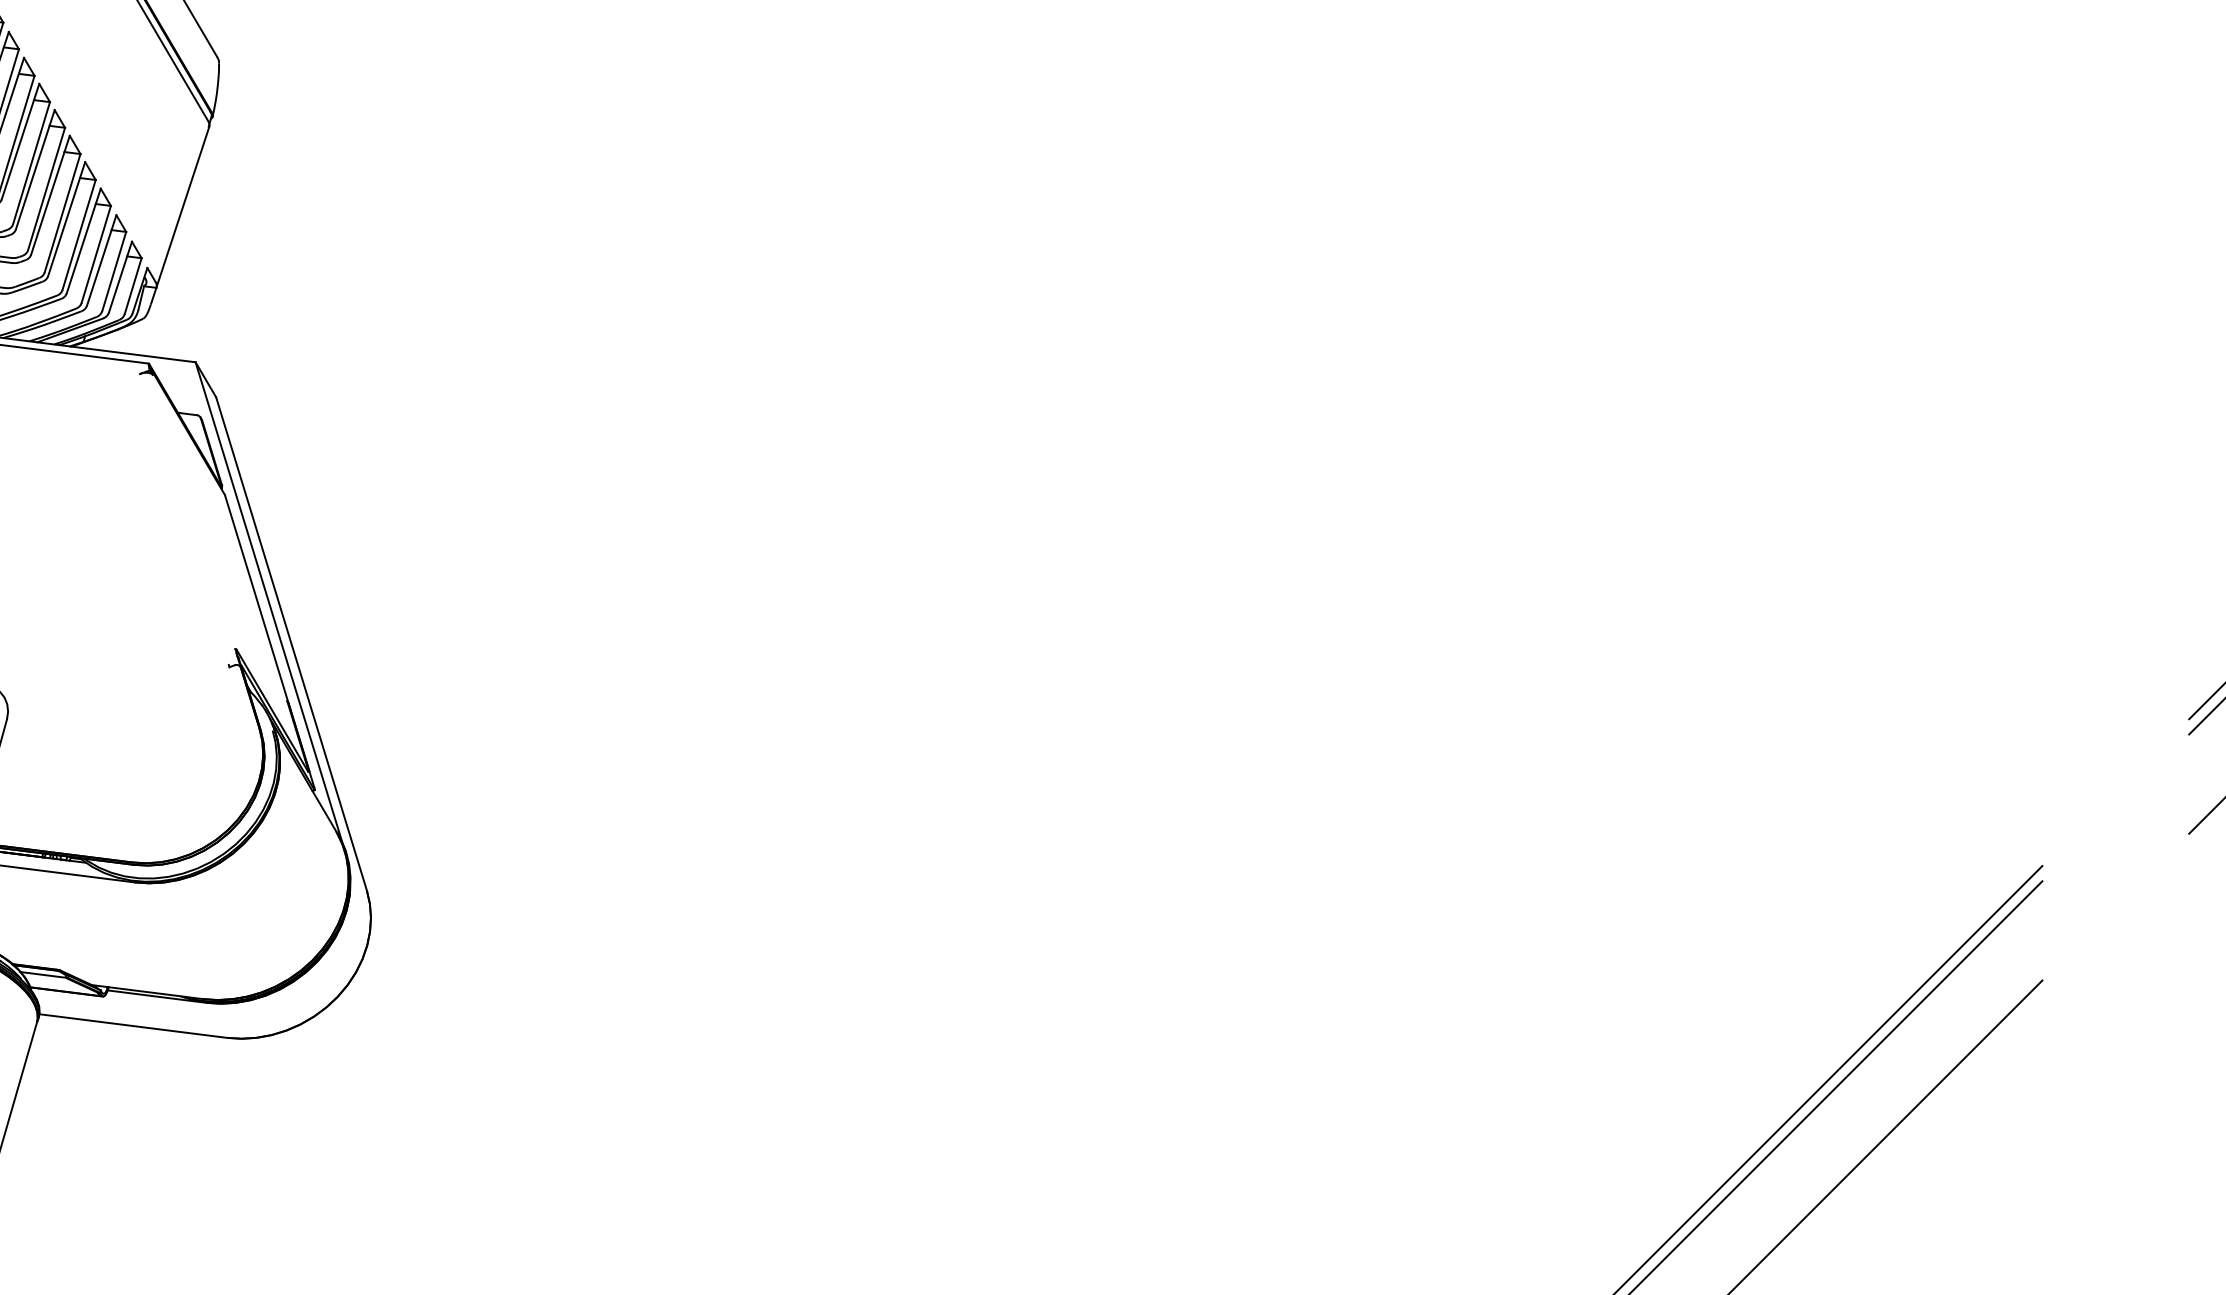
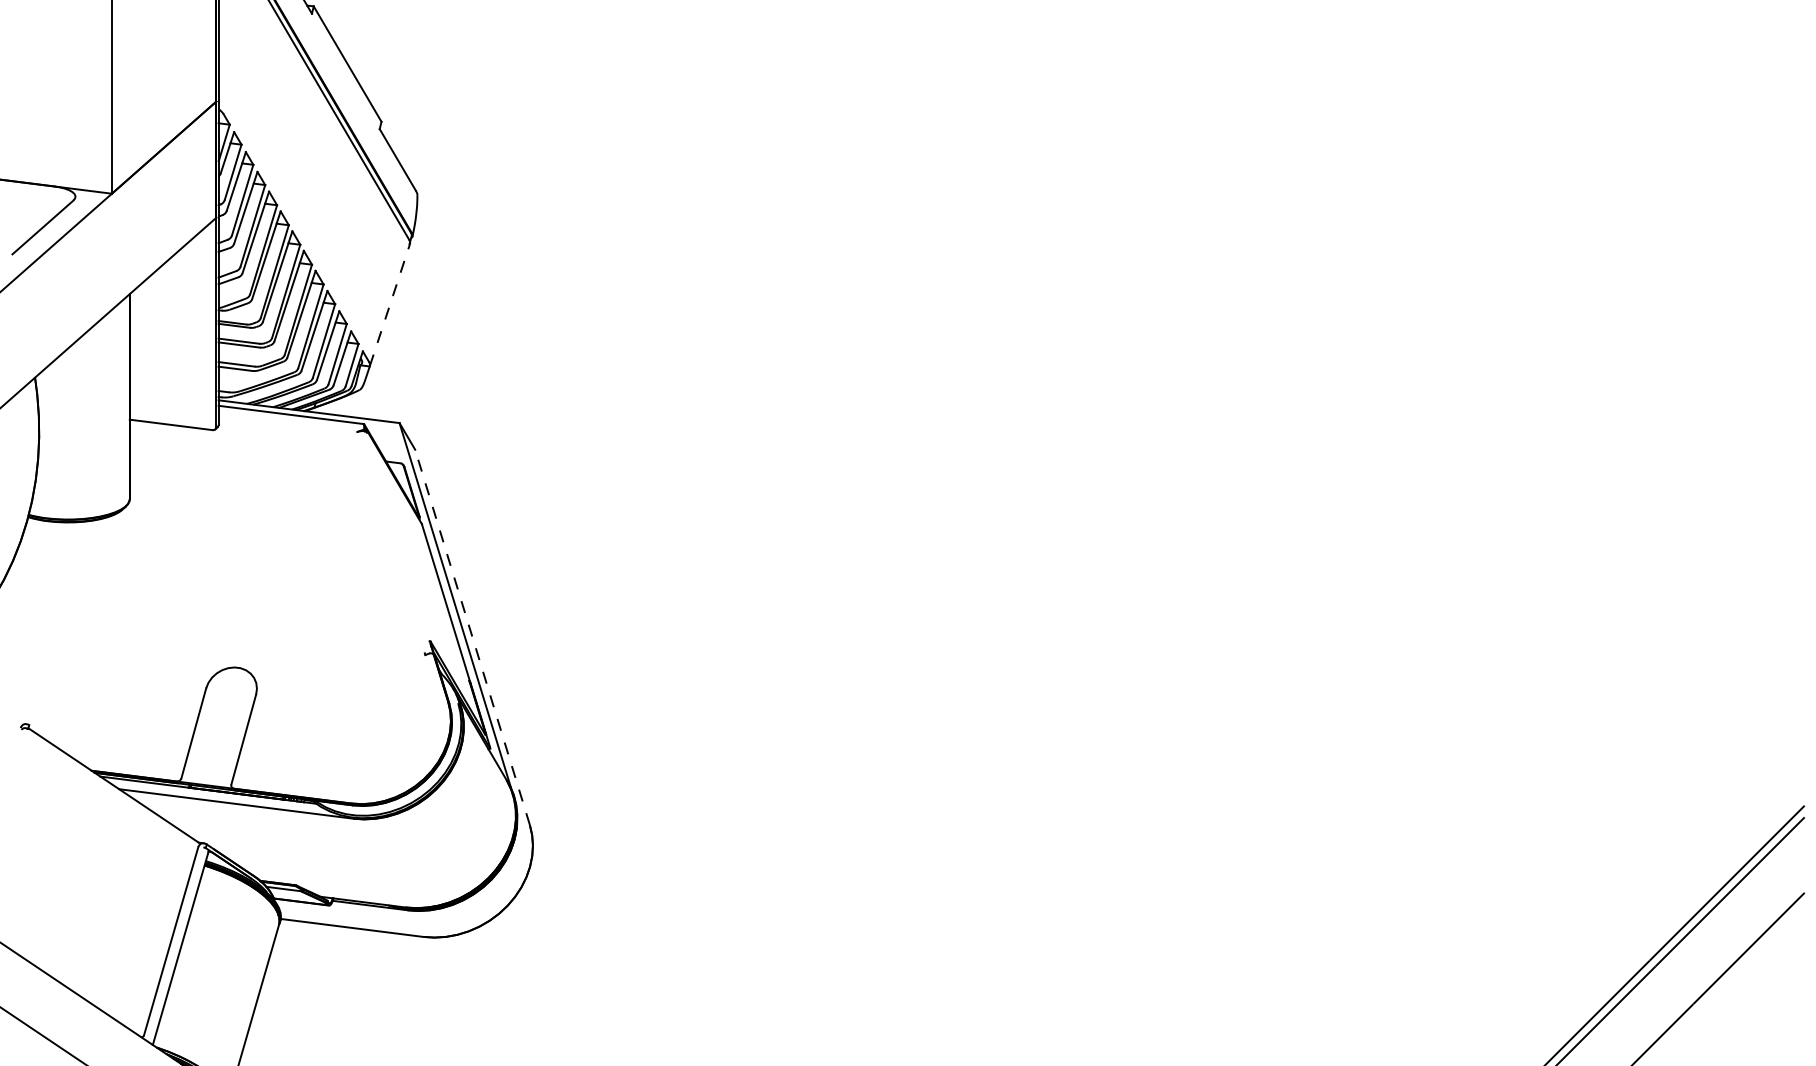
line: (183, 206) -> (390, 304), solid -> dashed
line: (291, 642) -> (472, 636), solid -> dashed

